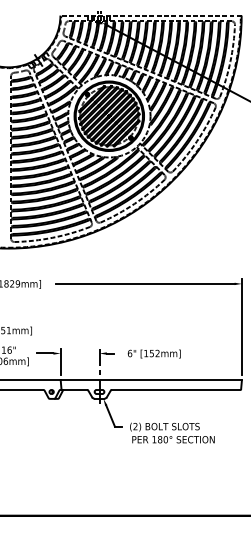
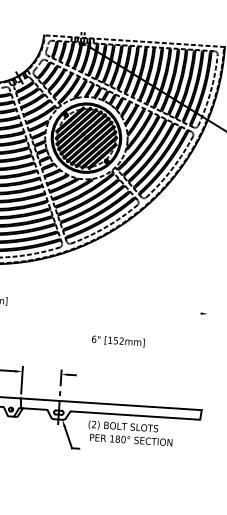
line: (145, 283) -> (111, 307), removed
line: (241, 327) -> (204, 357), removed
text: (153, 353) -> (117, 340), moved
text: (172, 432) -> (130, 432), moved

